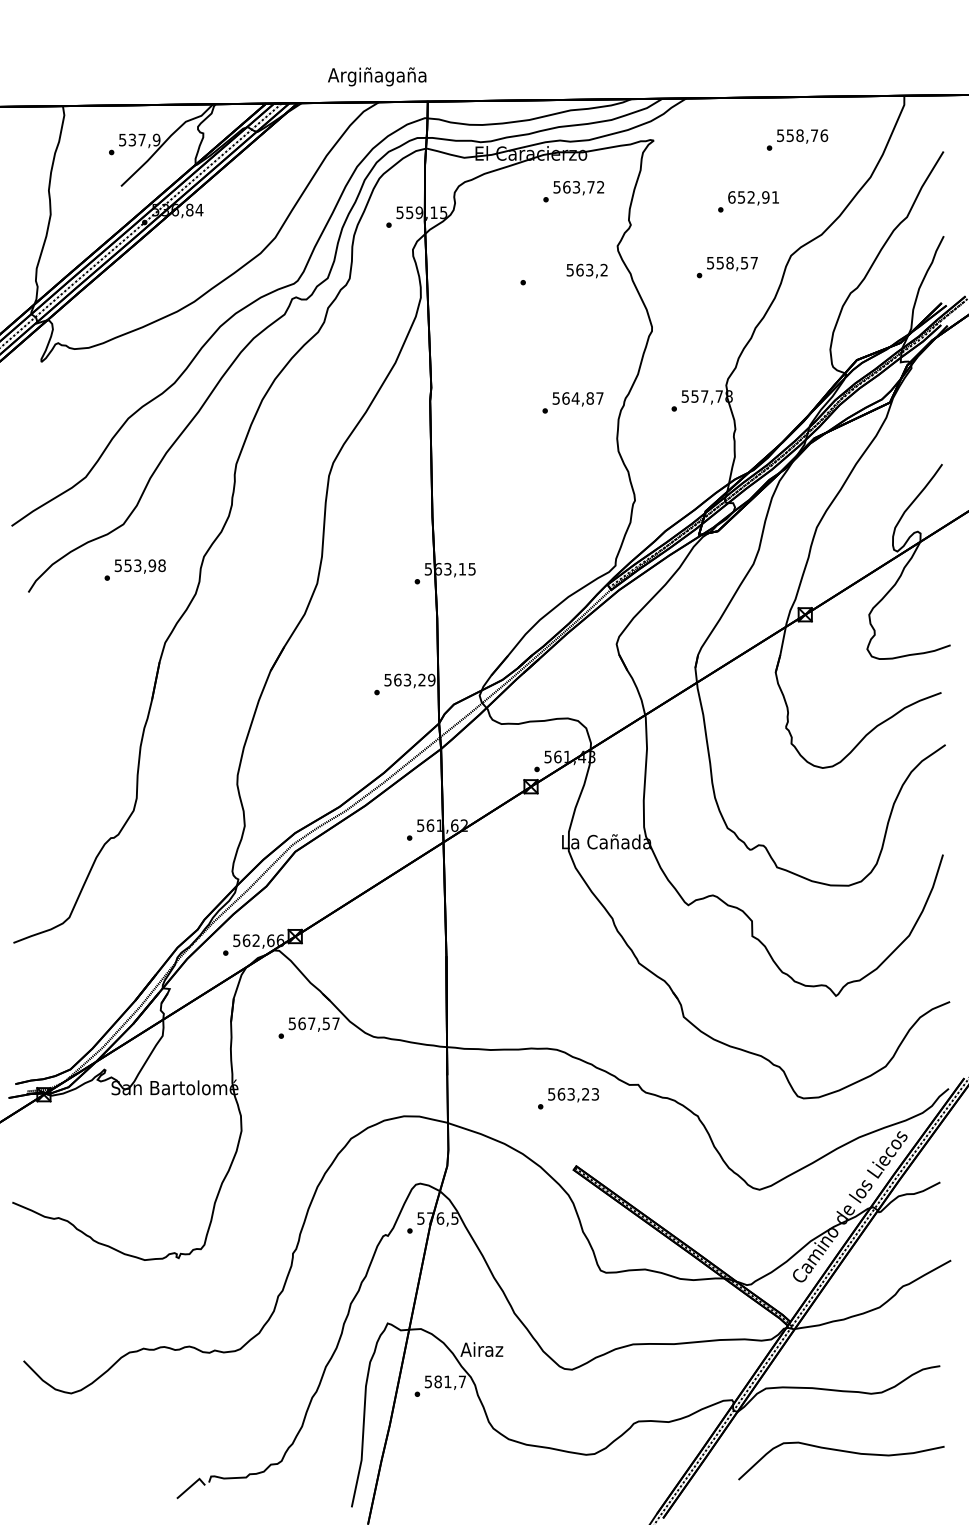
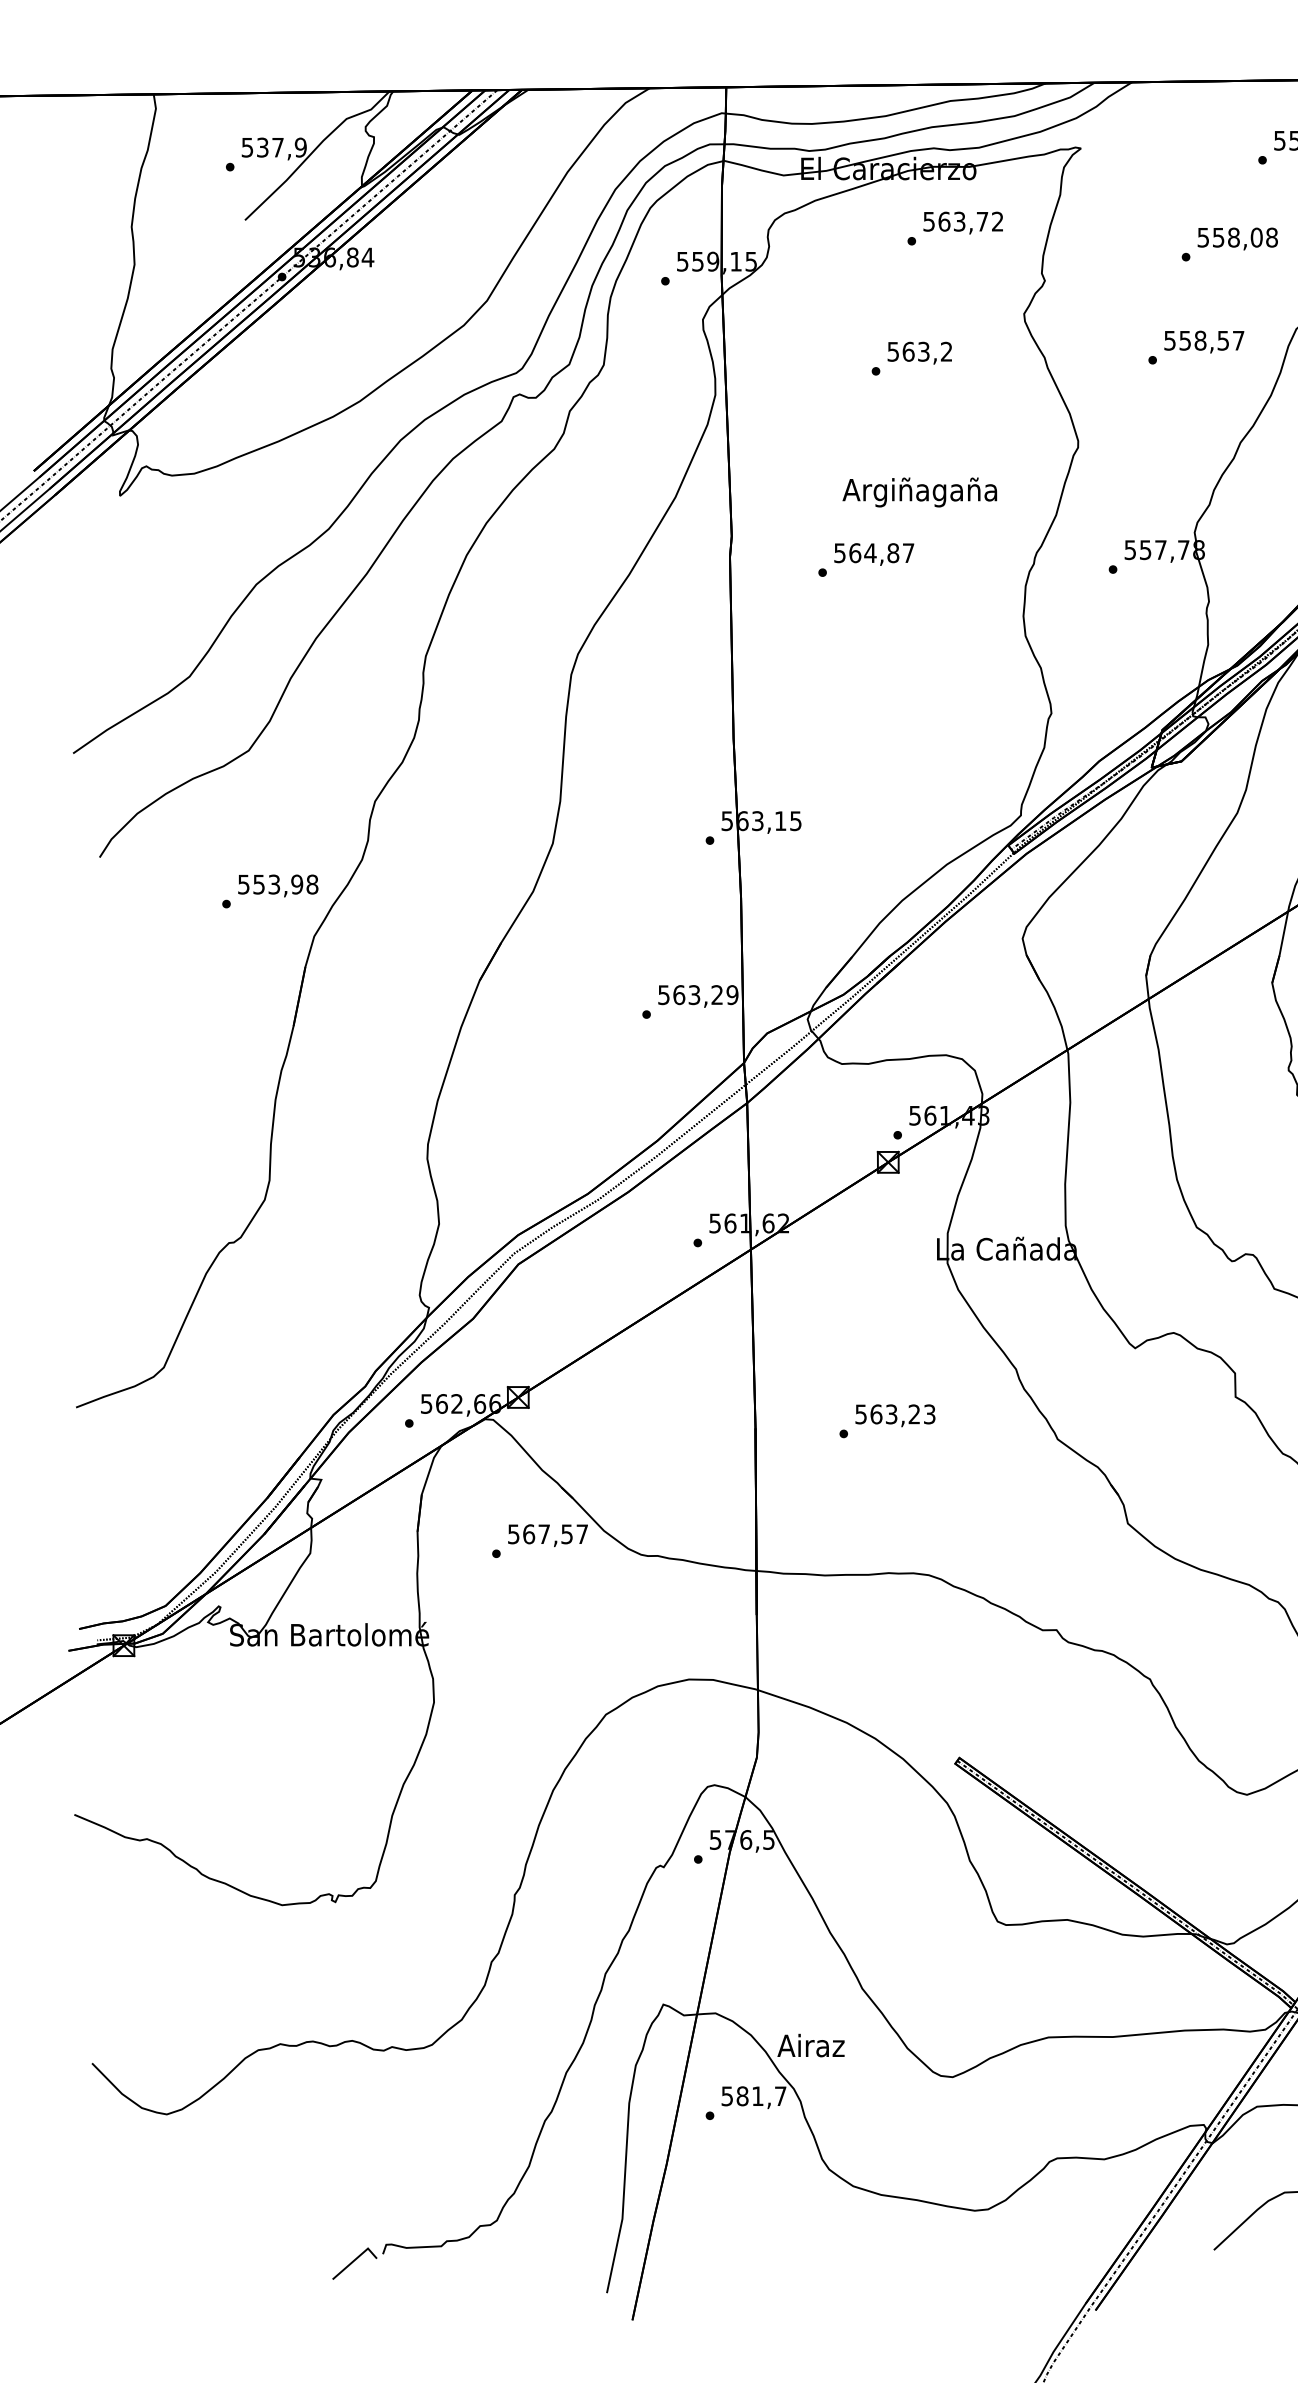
text: (377, 76) -> (920, 491), moved
text: (753, 197) -> (1237, 237), 652,91 -> 558,08
text: (586, 270) -> (918, 352), moved
text: (572, 402) -> (865, 559), moved
text: (134, 569) -> (269, 890), moved
text: (568, 1098) -> (887, 1420), moved

